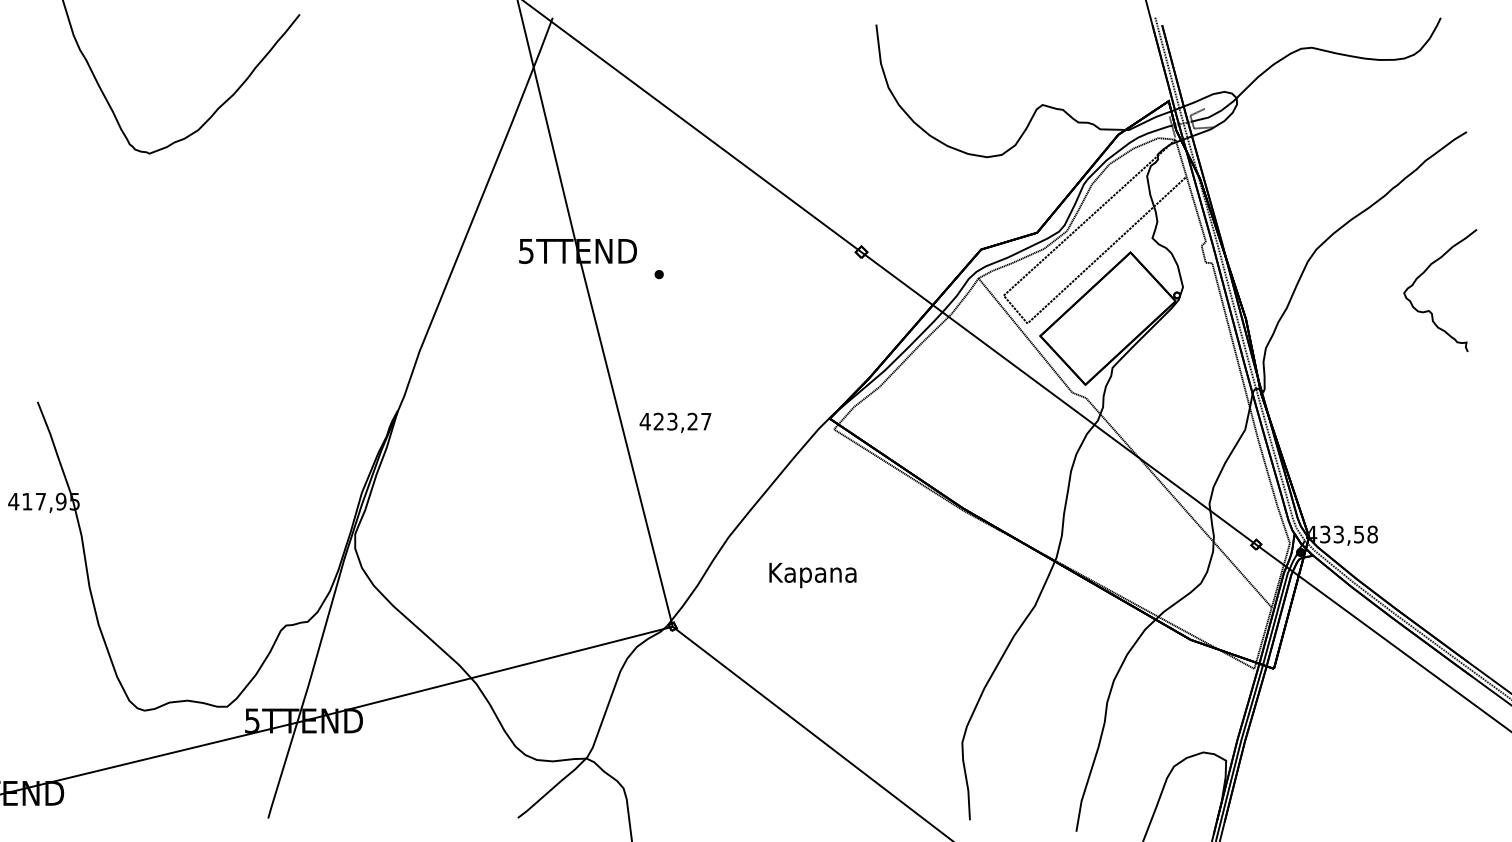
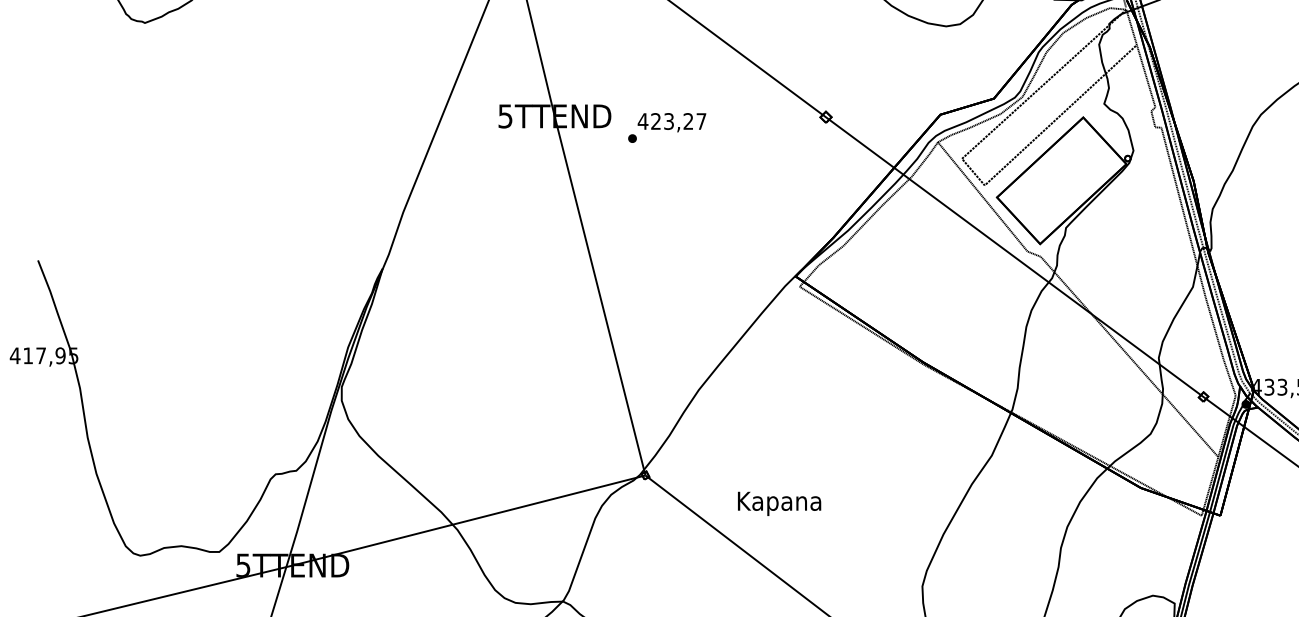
text: (675, 422) -> (672, 122), moved
text: (812, 575) -> (779, 503), moved

